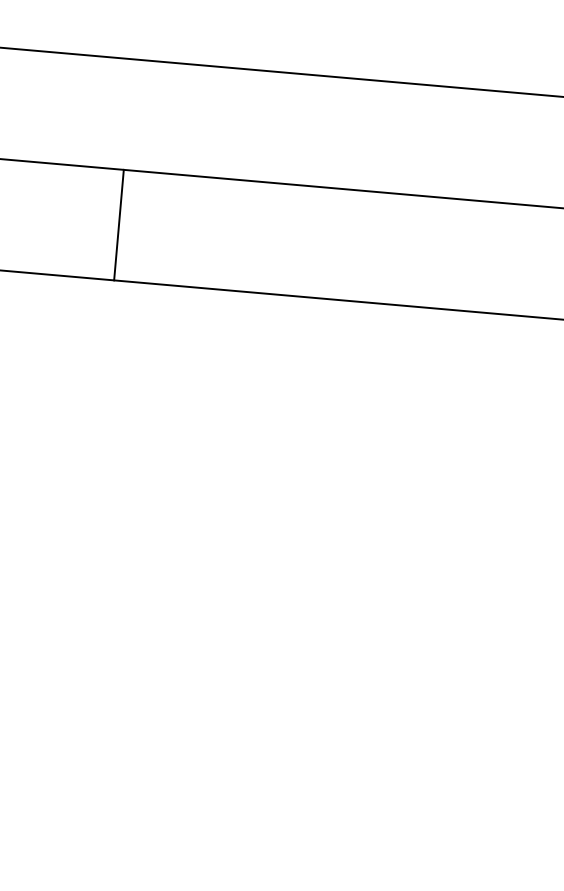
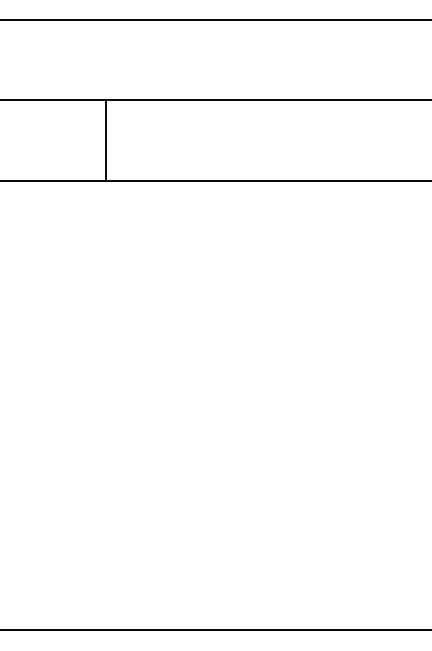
line: (118, 225) -> (105, 140), moved

